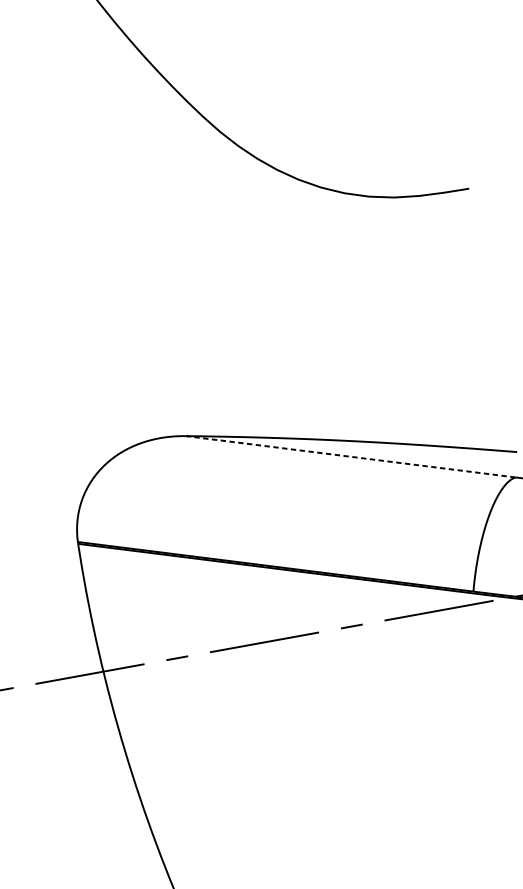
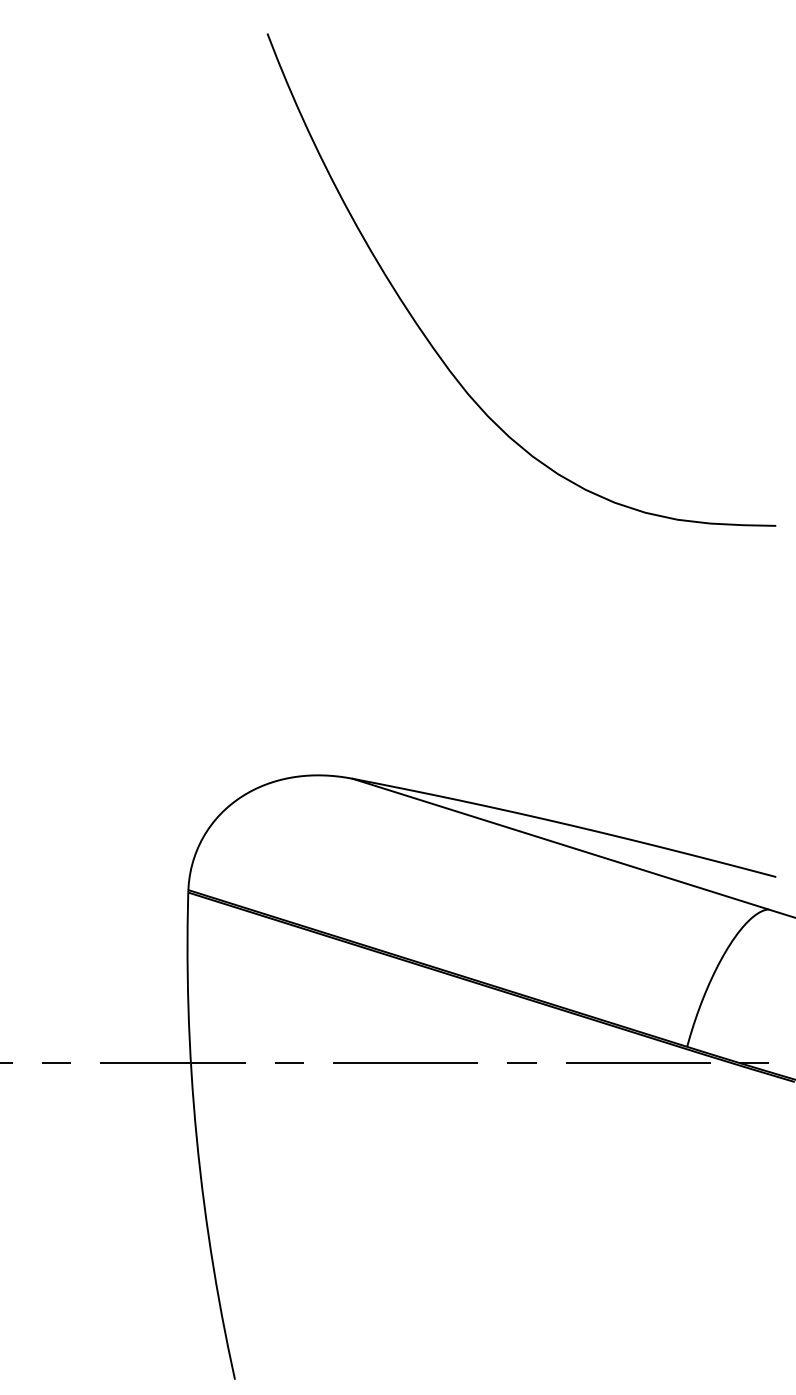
line: (350, 457) -> (560, 844), dashed -> solid

